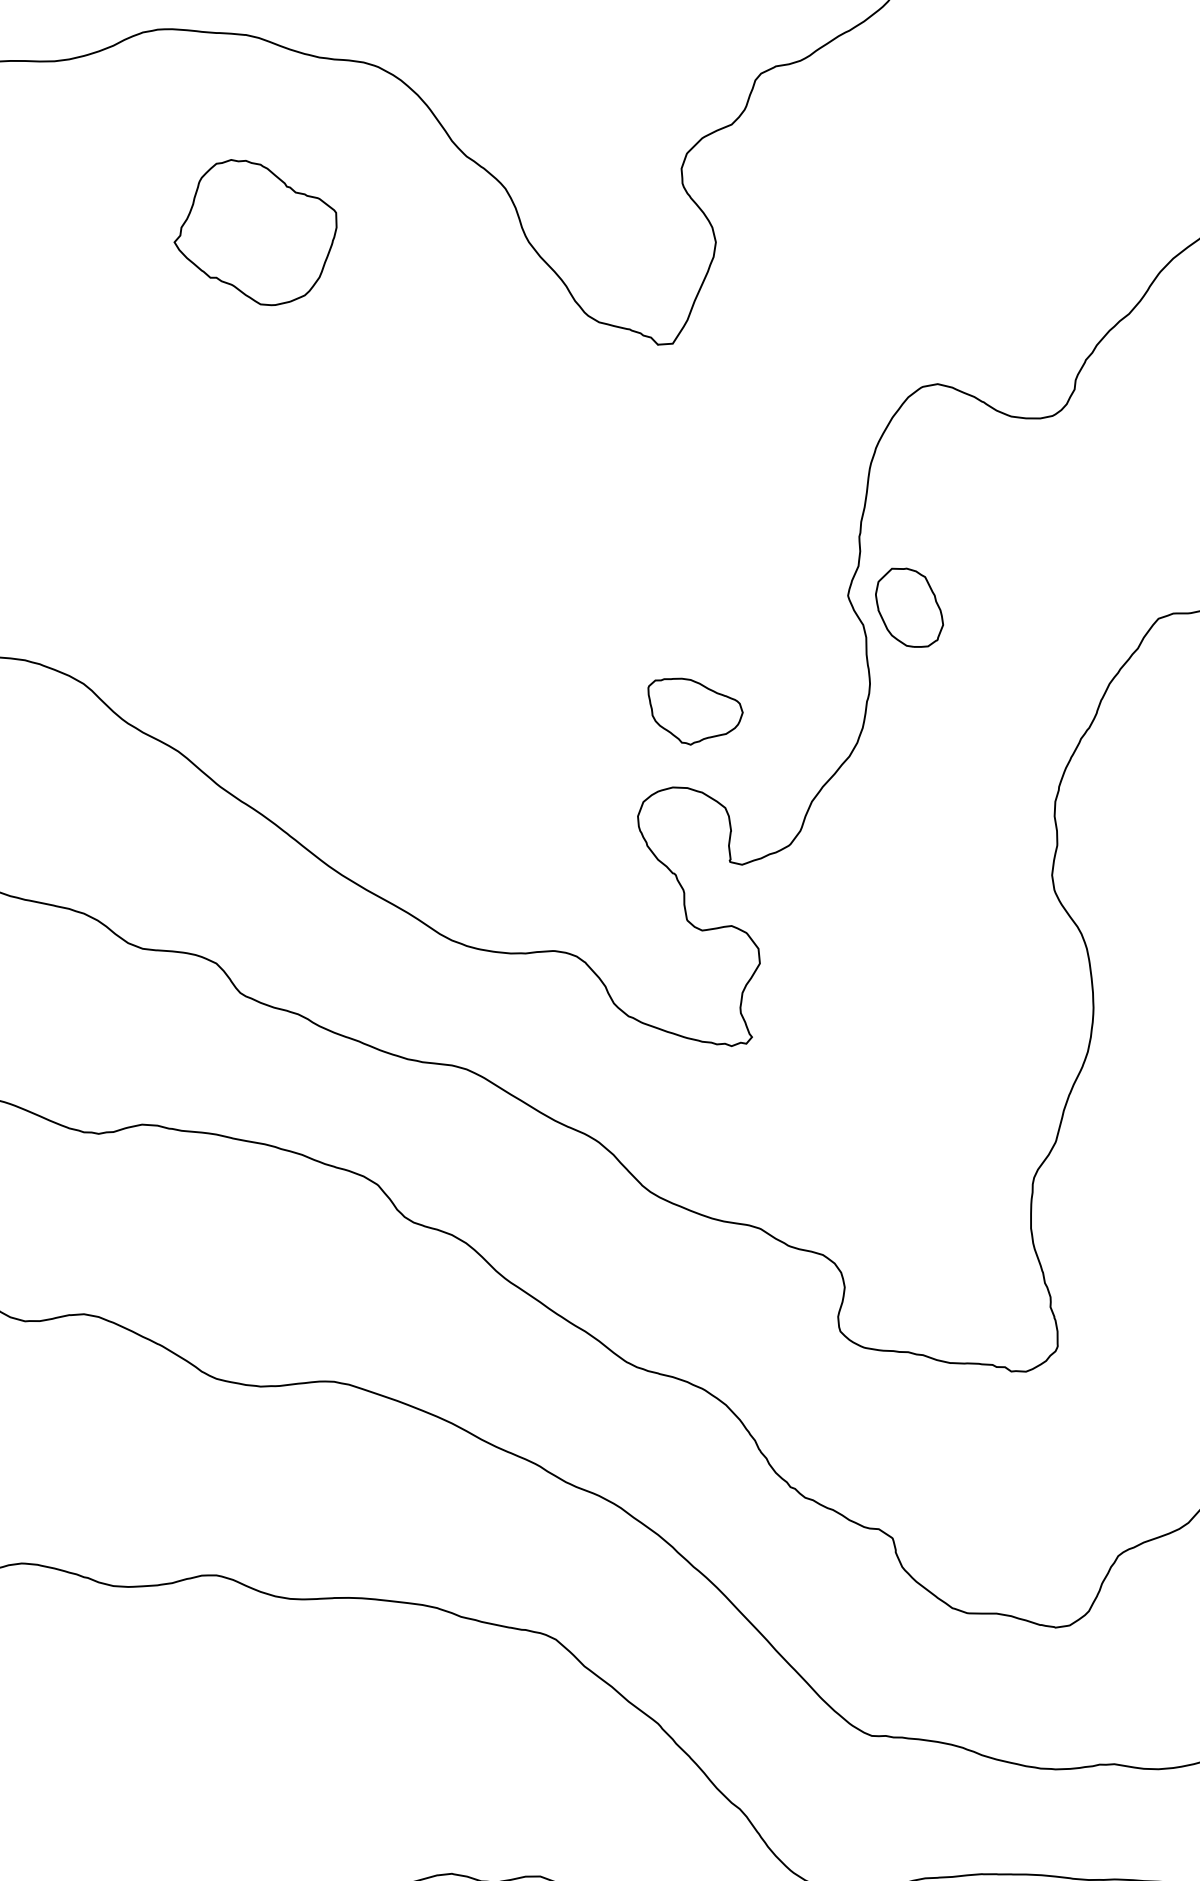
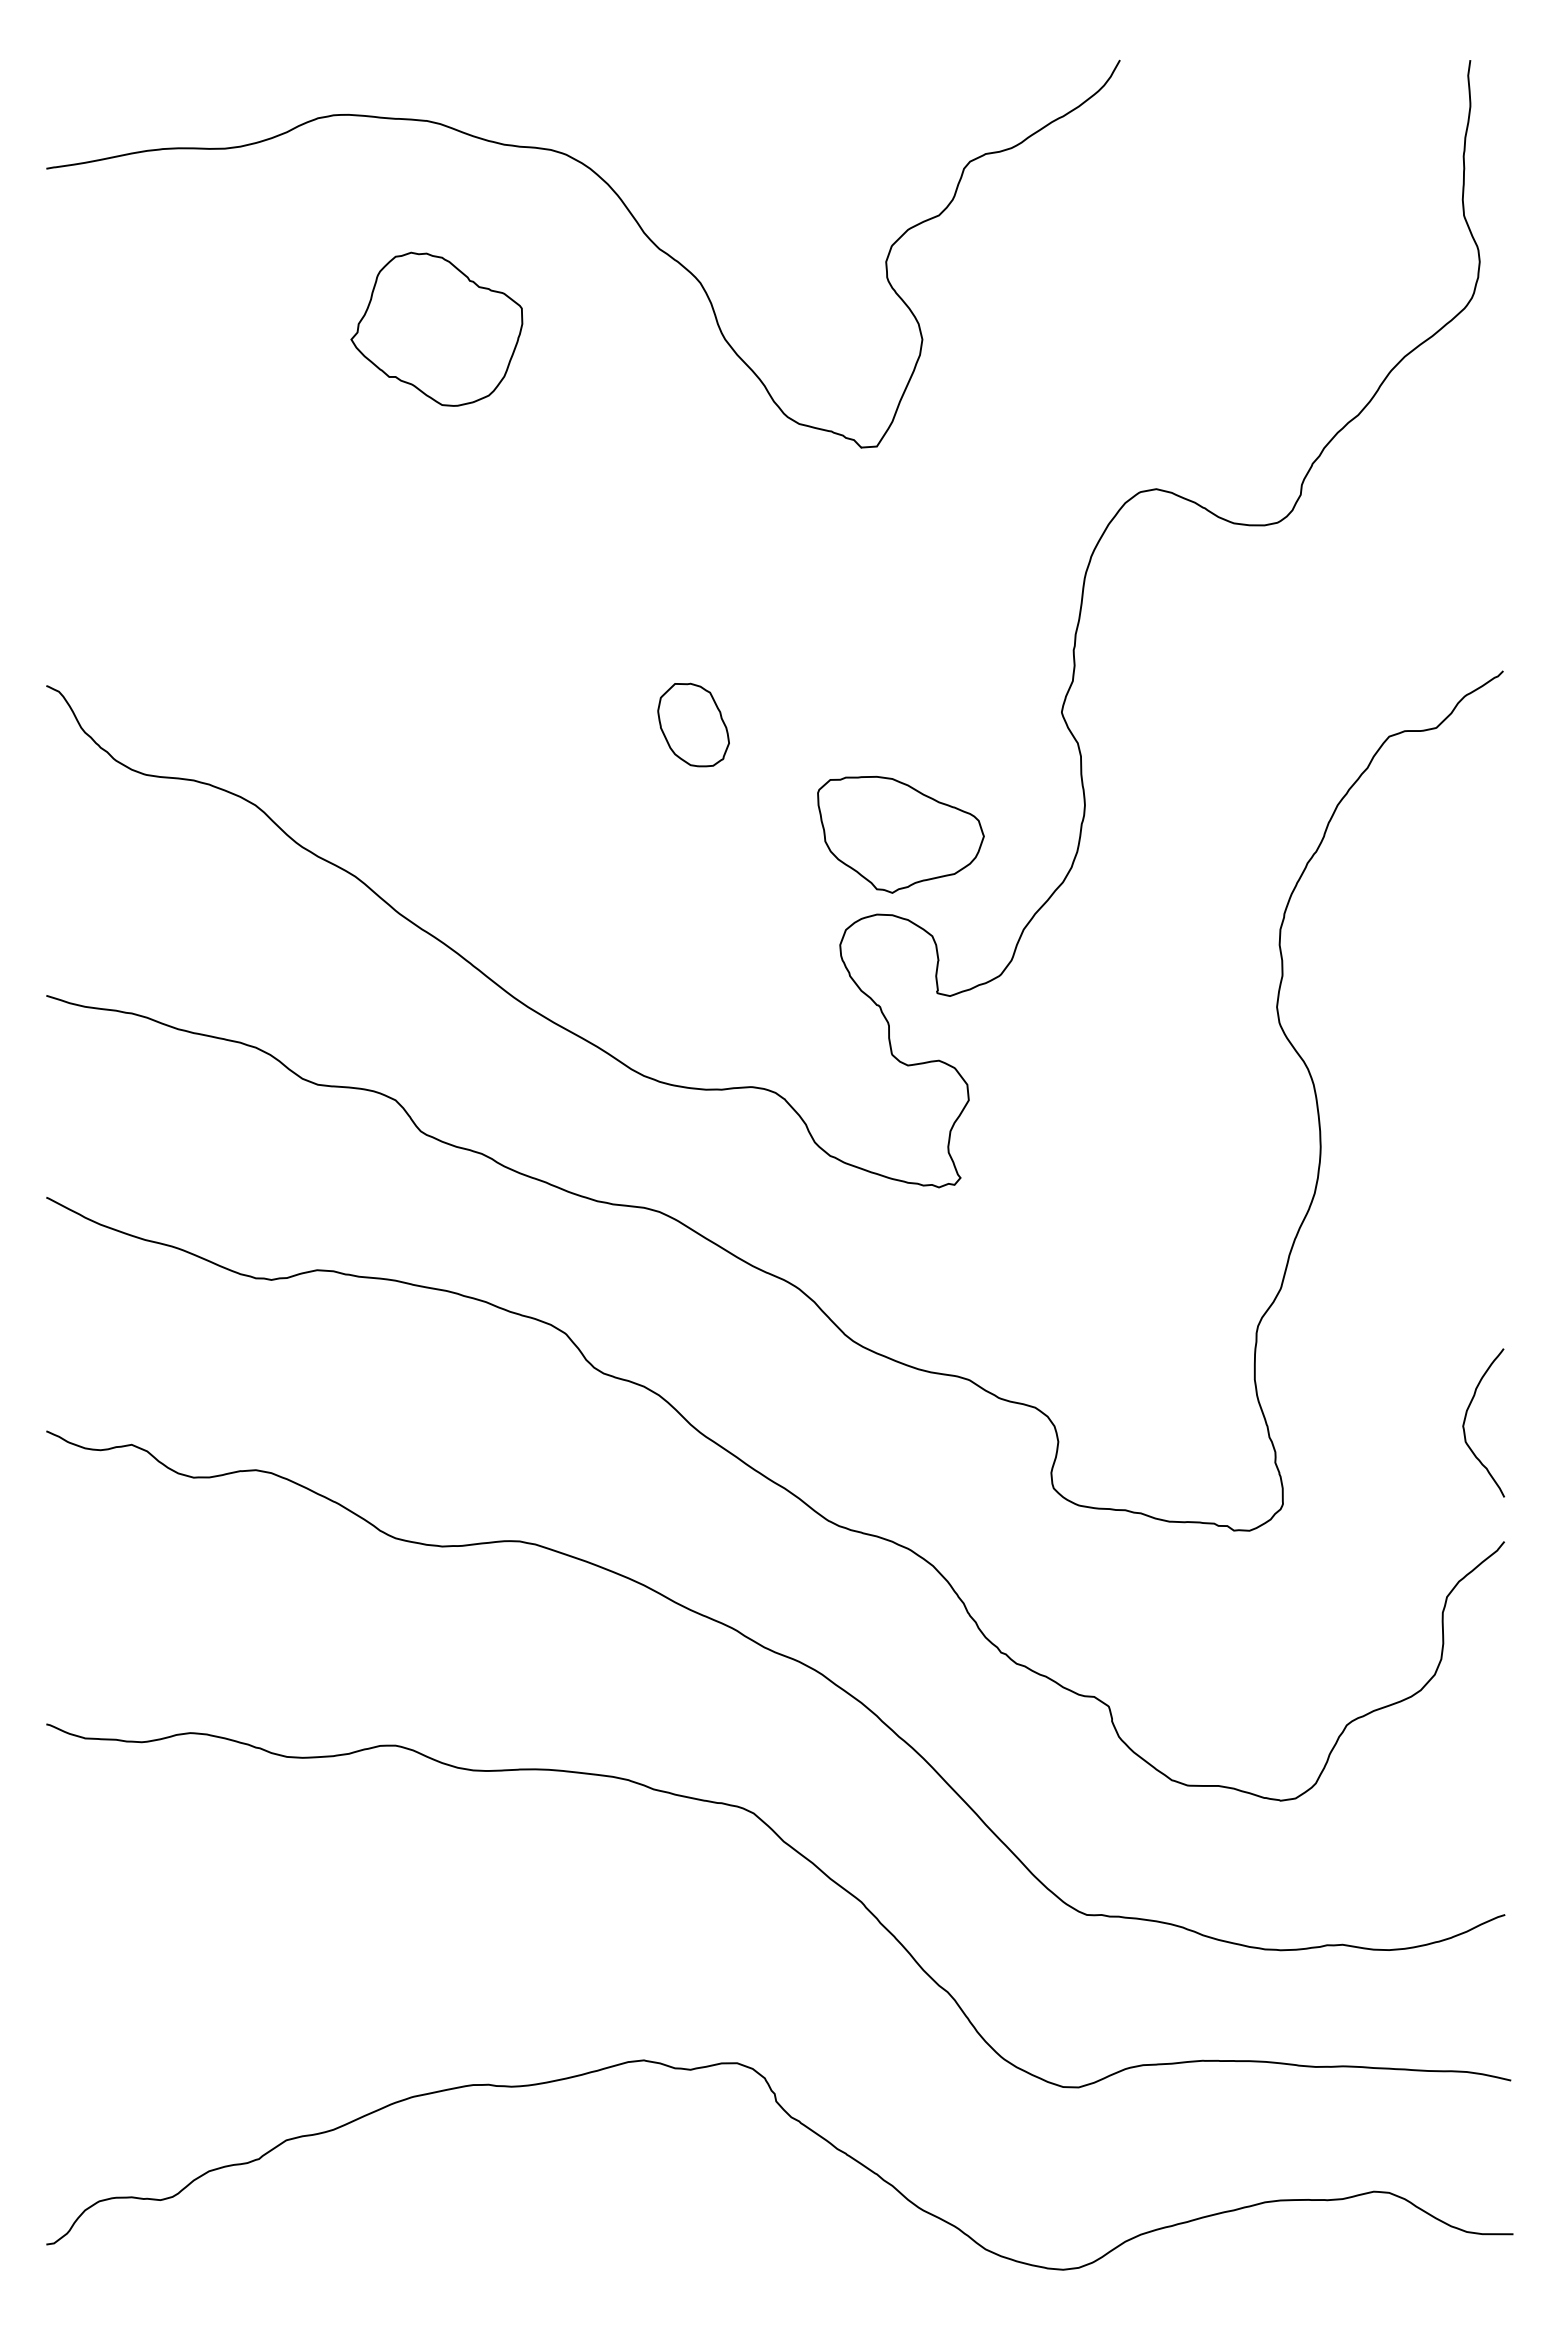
part: (909, 607) -> (693, 724), moved
part: (695, 711) -> (900, 834), size x1.67

